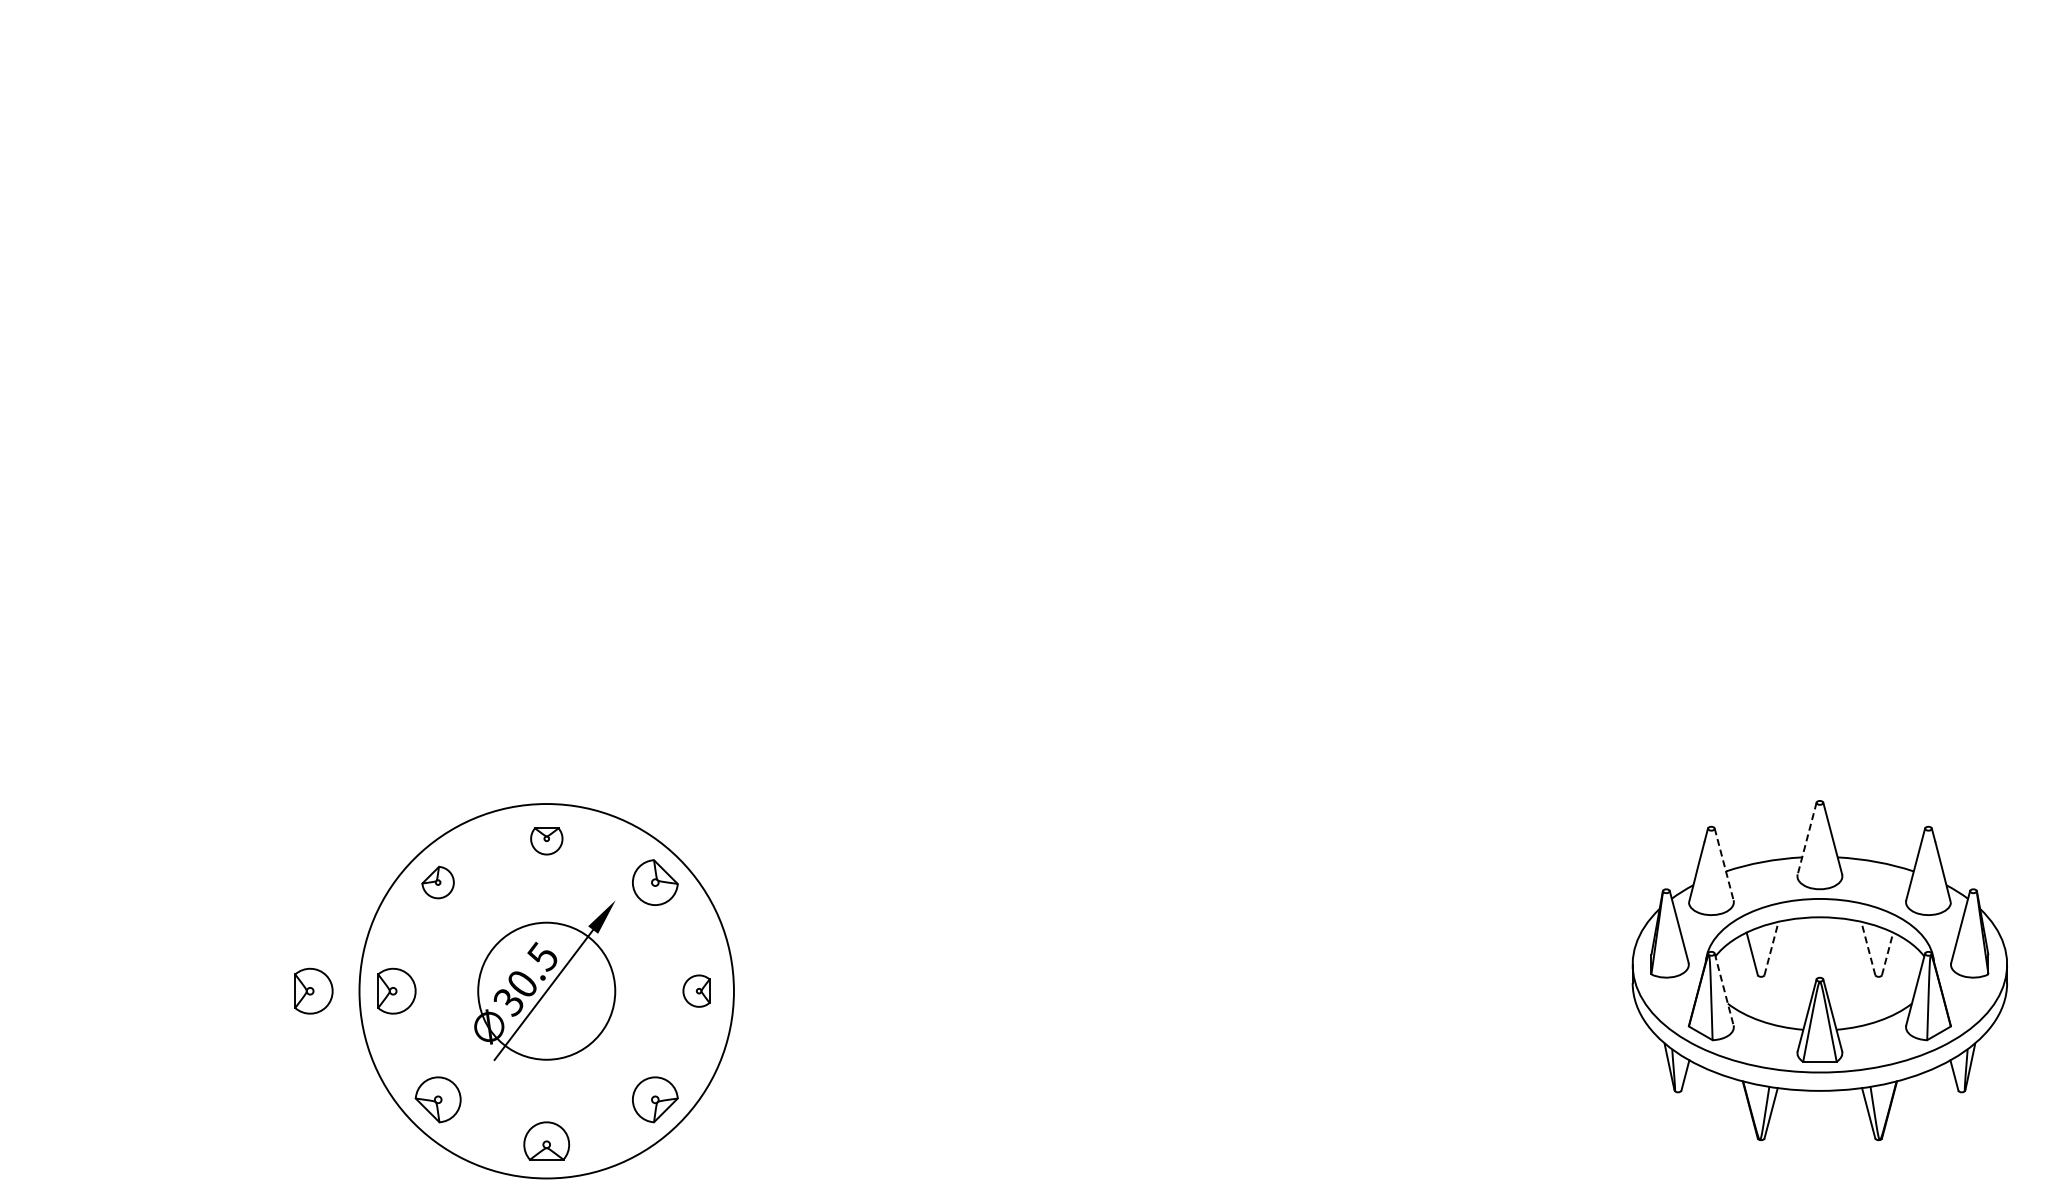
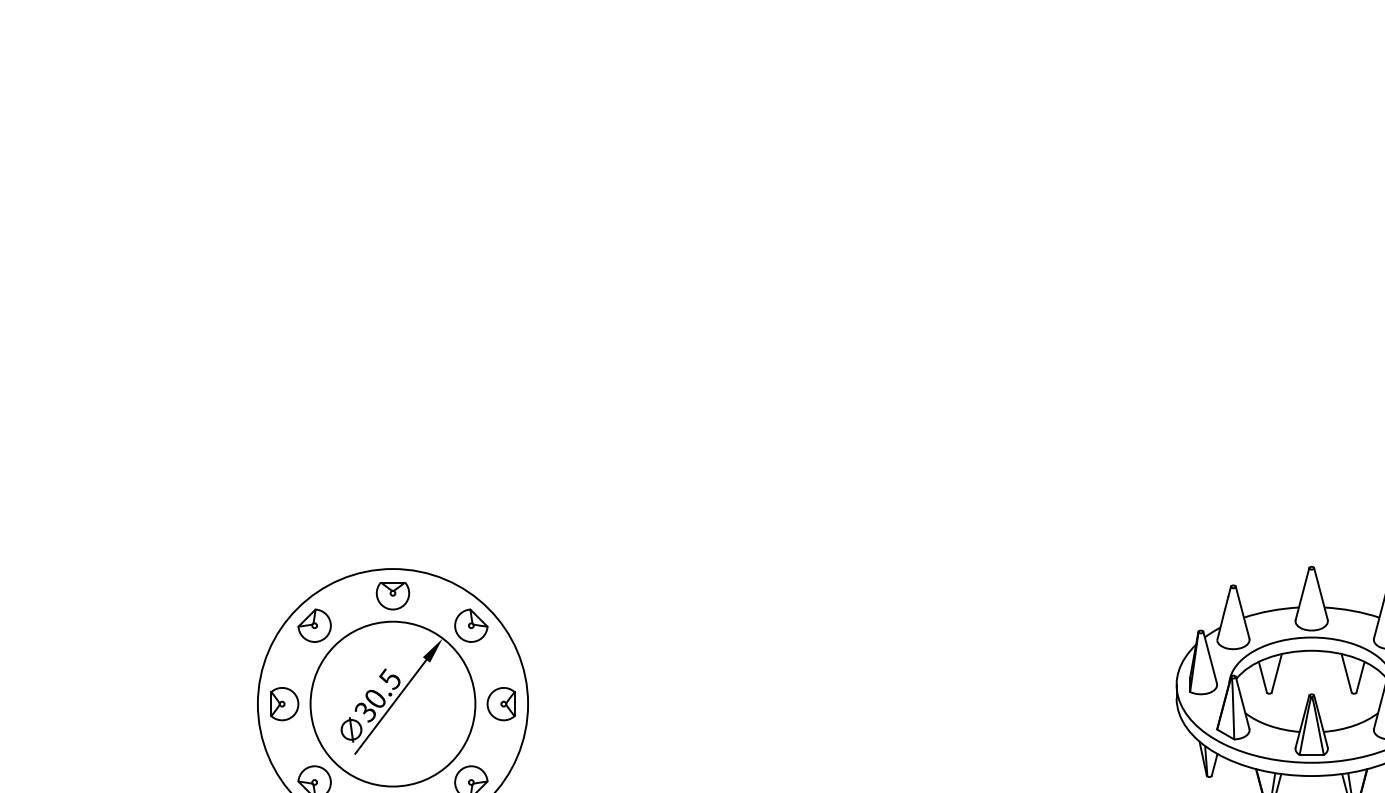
line: (1807, 838) -> (1302, 593), dashed -> solid
part: (546, 841) -> (392, 596), size x1.43
line: (1724, 864) -> (1242, 612), dashed -> solid
part: (437, 882) -> (314, 625), size x1.43
line: (1771, 948) -> (1276, 673), dashed -> solid
line: (1868, 948) -> (1346, 673), dashed -> solid
line: (1887, 953) -> (1360, 676), dashed -> solid
line: (1724, 989) -> (1242, 702), dashed -> solid
part: (313, 990) -> (224, 703), removed
part: (696, 990) -> (501, 703), size x1.43
circle: (546, 991) -> (392, 704), size x1.67

